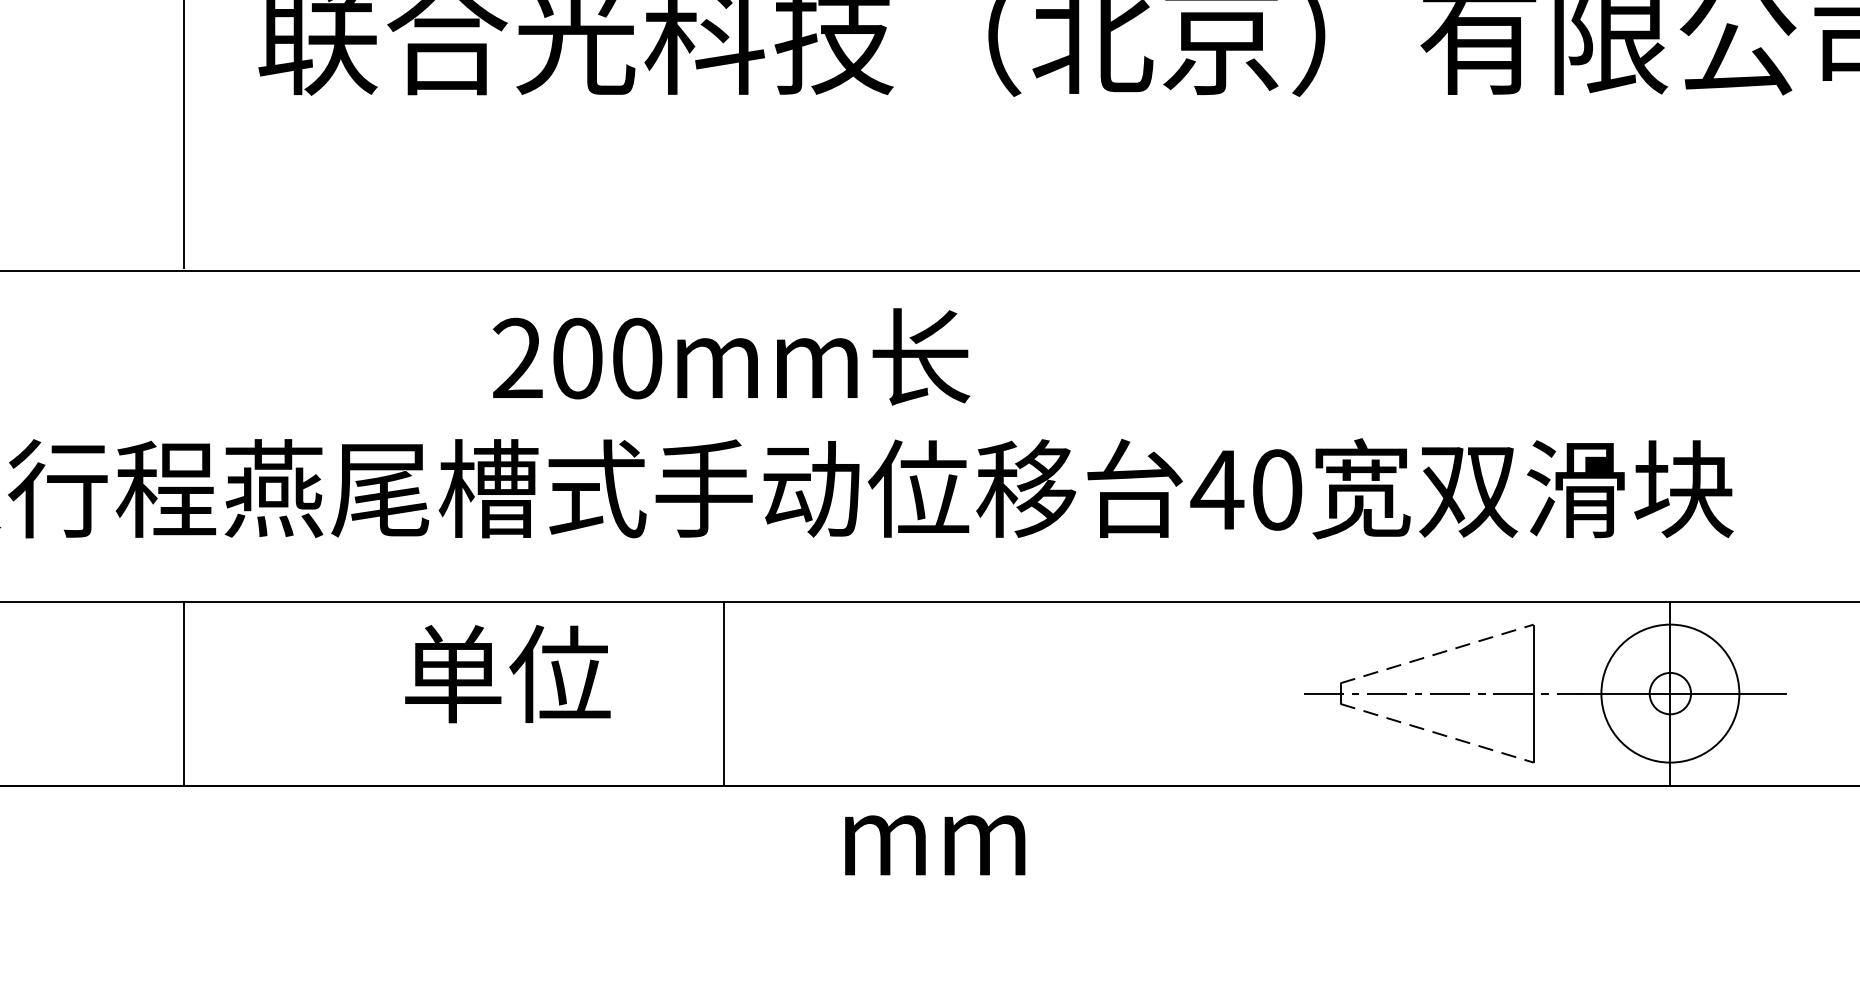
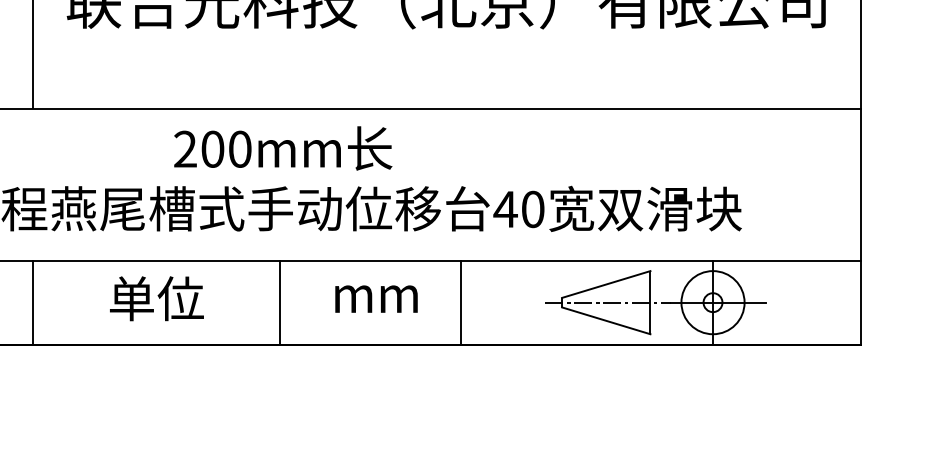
line: (1437, 653) -> (606, 284), dashed -> solid
text: (506, 673) -> (156, 298), moved
line: (1120, 693) -> (461, 302), added
line: (1437, 732) -> (606, 320), dashed -> solid
text: (935, 843) -> (376, 298), moved

